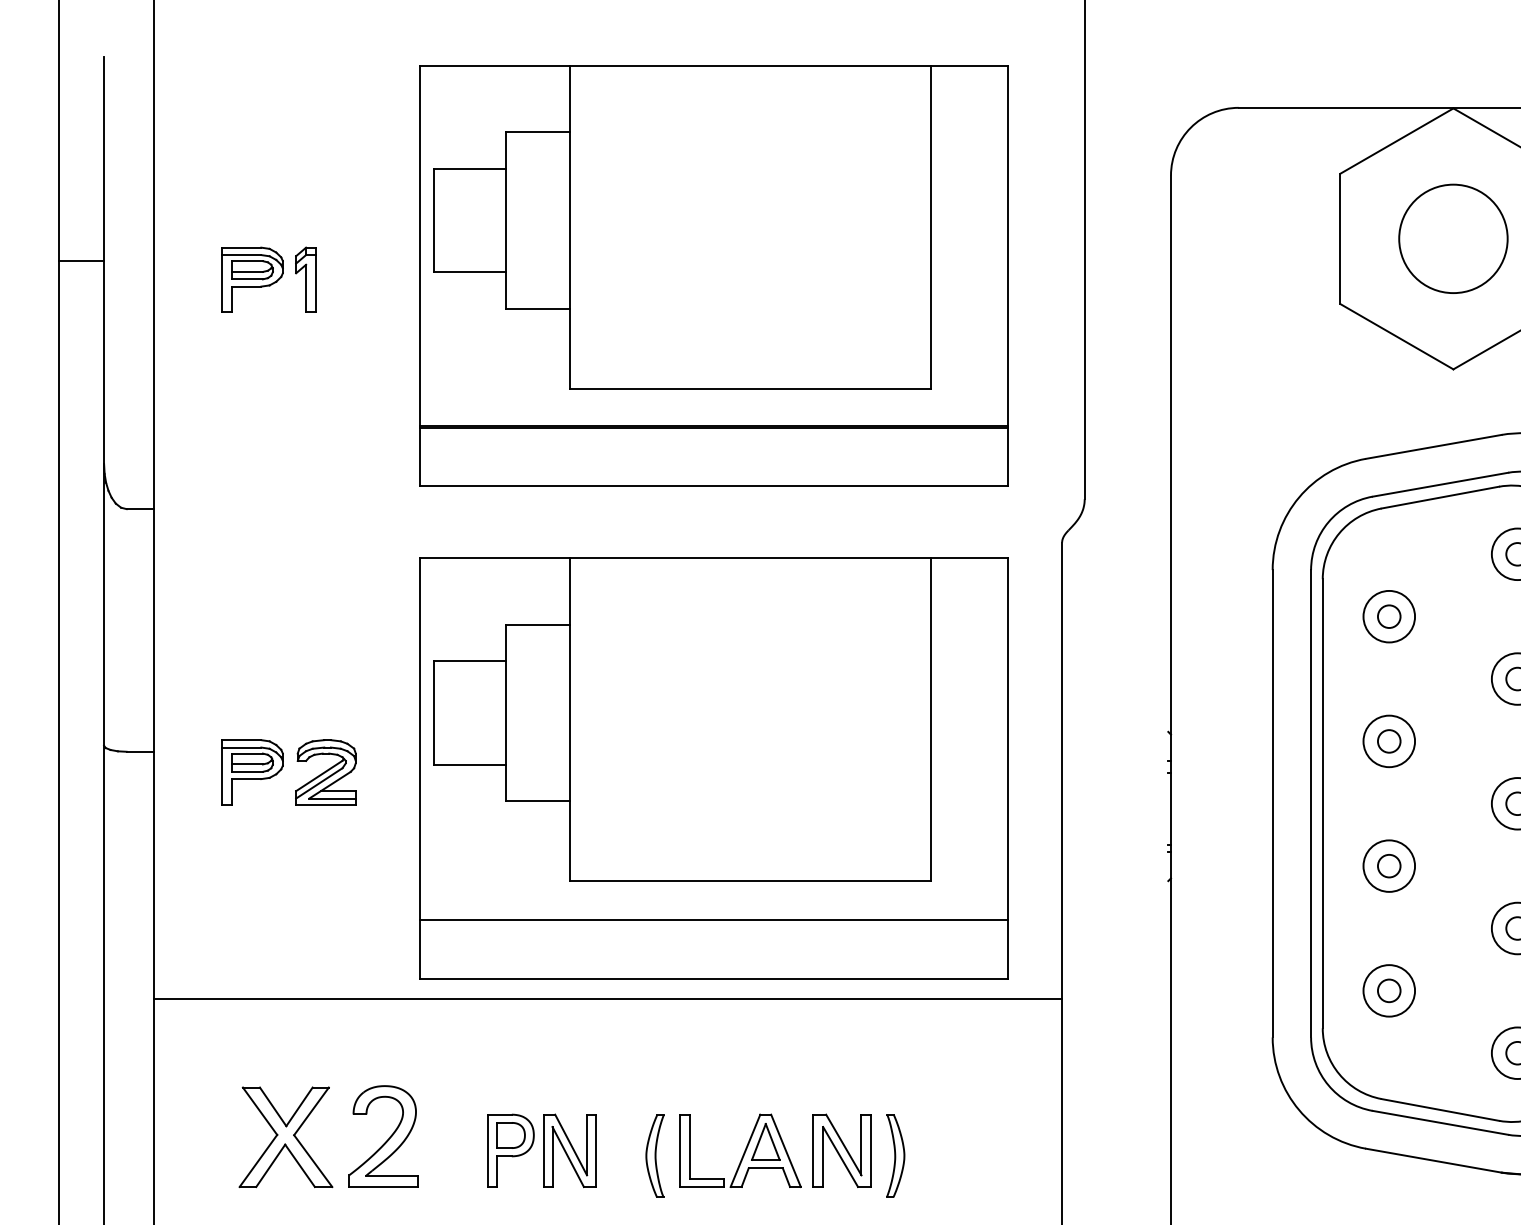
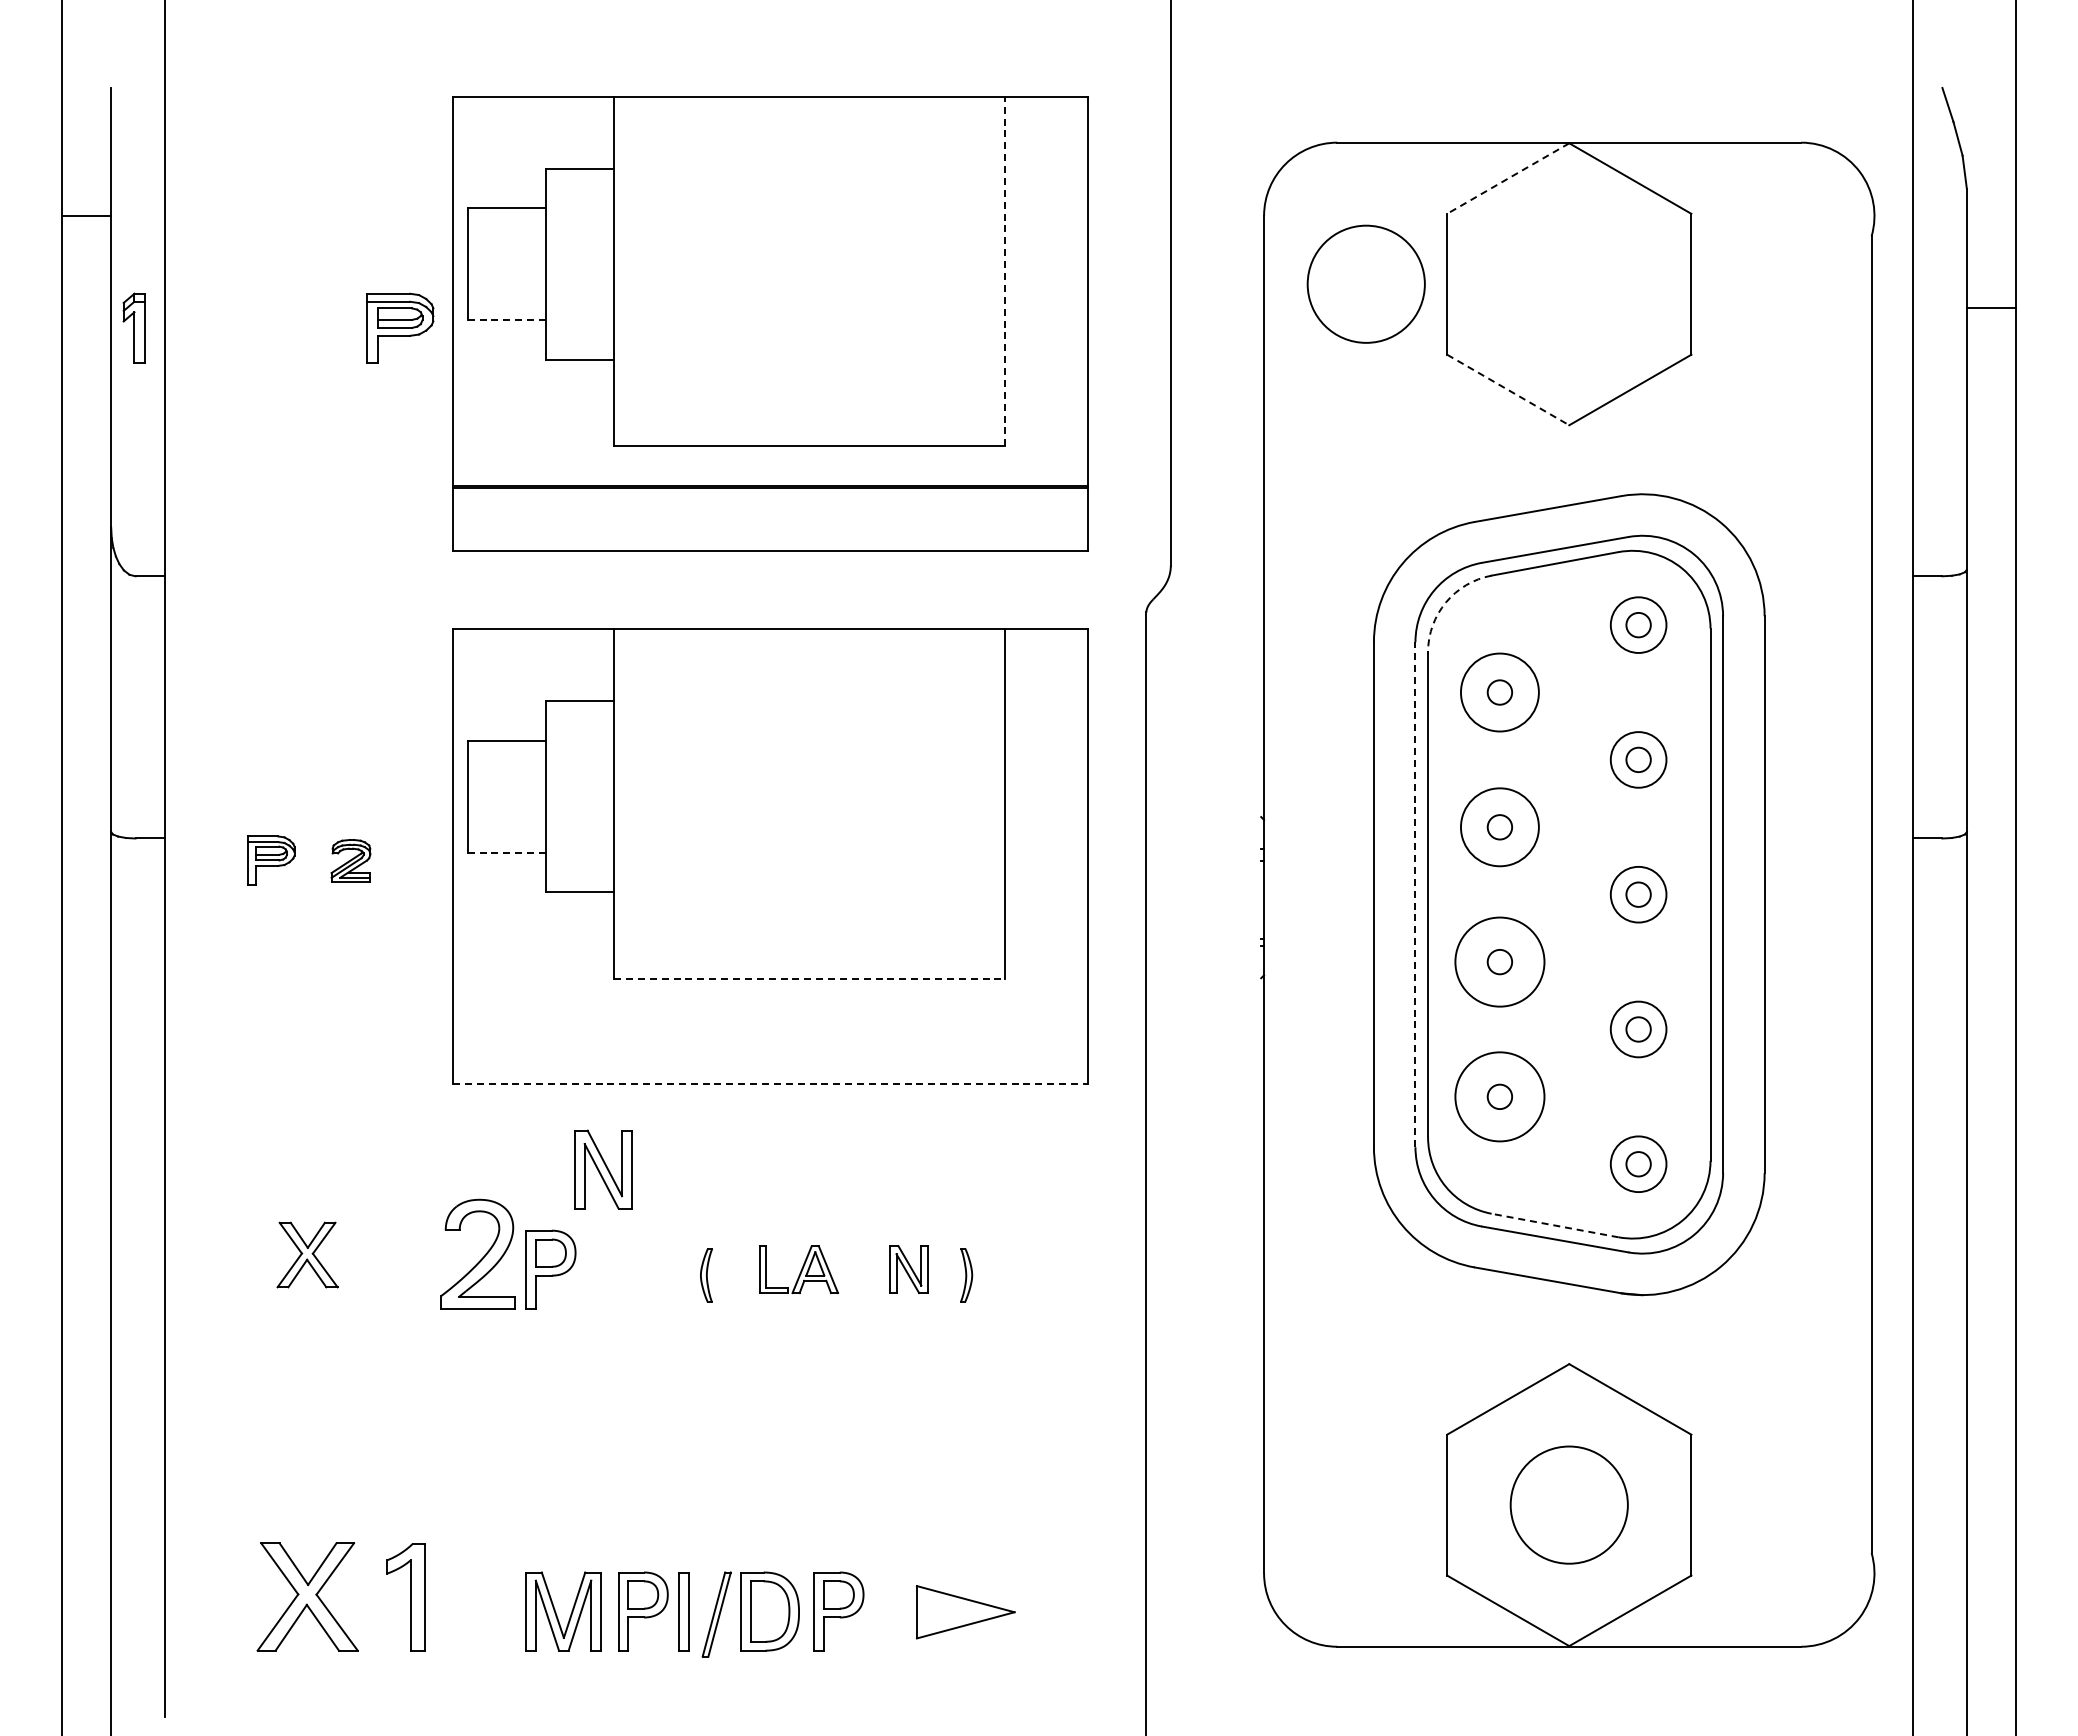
line: (1396, 141) -> (1507, 178), solid -> dashed
line: (930, 227) -> (1004, 271), solid -> dashed
circle: (1452, 238) -> (1365, 283), moved
line: (81, 260) -> (86, 215), moved
line: (470, 272) -> (507, 320), solid -> dashed
part: (252, 278) -> (400, 327), moved
part: (305, 278) -> (133, 327), moved
line: (1397, 337) -> (1508, 390), solid -> dashed
arc: (1339, 533) -> (1446, 602), solid -> dashed
circle: (1388, 616) -> (1499, 692), size x1.4
circle: (1388, 741) -> (1499, 827), size x1.4
line: (470, 764) -> (507, 852), solid -> dashed
part: (252, 772) -> (271, 860), size x0.7
part: (325, 772) -> (350, 860), size x0.6
line: (1311, 803) -> (1415, 894), solid -> dashed
circle: (1388, 865) -> (1499, 961), size x1.6
line: (750, 881) -> (809, 978), solid -> dashed
line: (714, 920) -> (770, 1020), removed
line: (714, 978) -> (770, 1083), solid -> dashed
circle: (1388, 990) -> (1499, 1096), size x1.6
line: (607, 999) -> (655, 1106), removed
line: (1440, 1109) -> (1555, 1225), solid -> dashed
part: (285, 1136) -> (307, 1254), size x0.6
part: (387, 1139) -> (482, 1257), moved
part: (569, 1150) -> (603, 1169), moved
part: (740, 1150) -> (798, 1269), size x0.6
part: (841, 1150) -> (908, 1269), size x0.6
part: (655, 1156) -> (706, 1275), size x0.6
part: (895, 1156) -> (966, 1275), size x0.6

